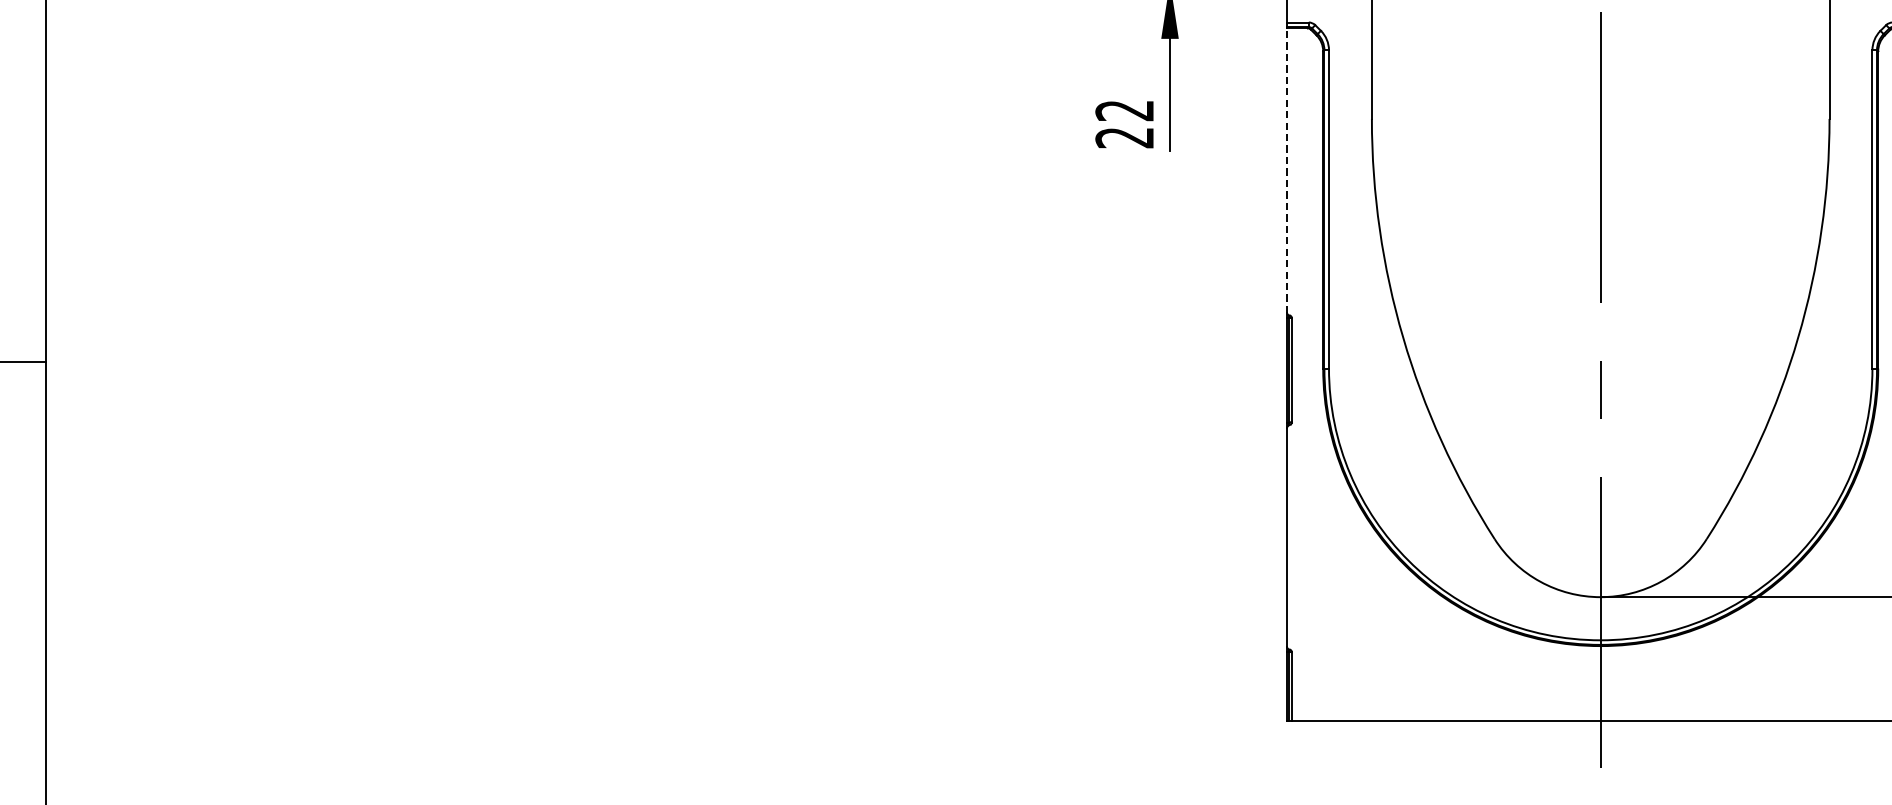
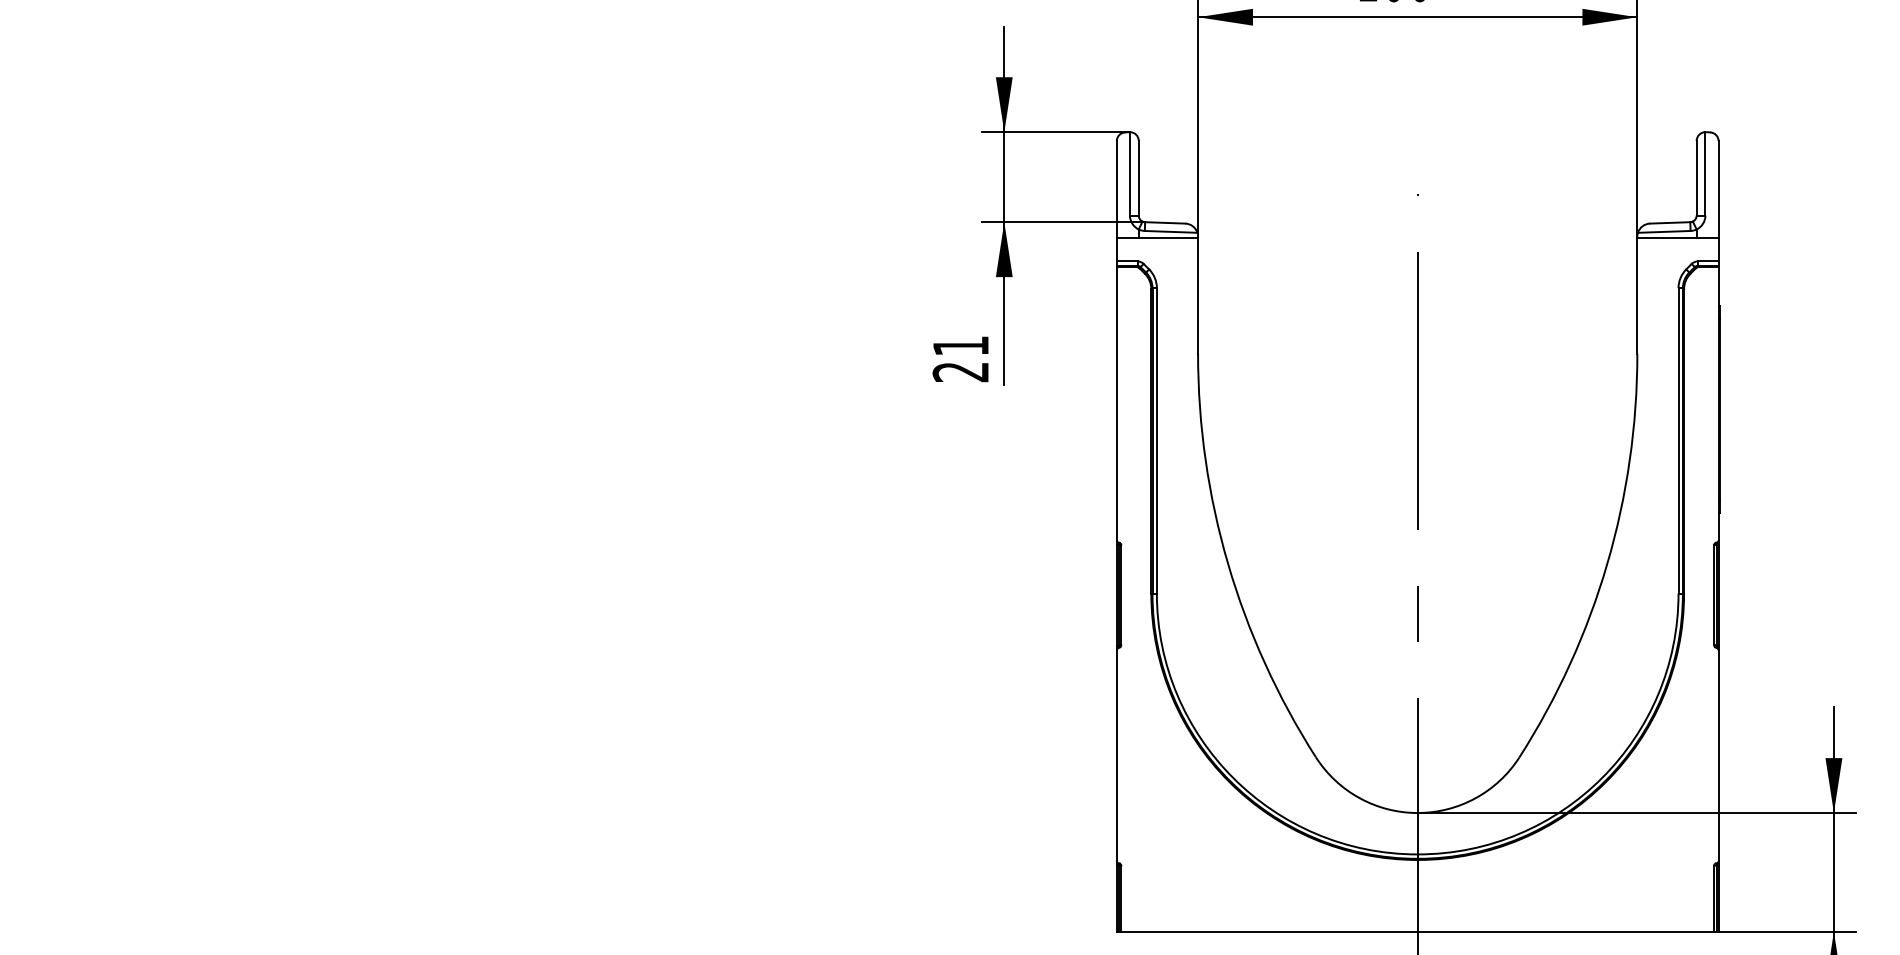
text: (1124, 111) -> (960, 346), 22 -> 21
line: (1286, 170) -> (1116, 403), dashed -> solid

